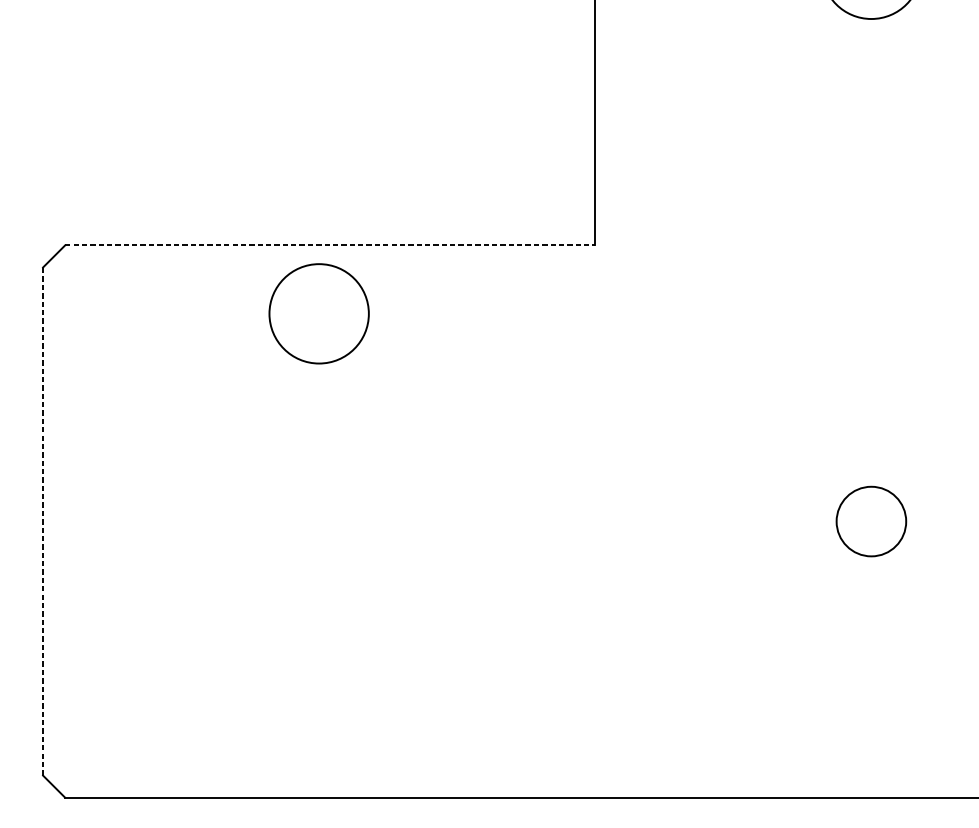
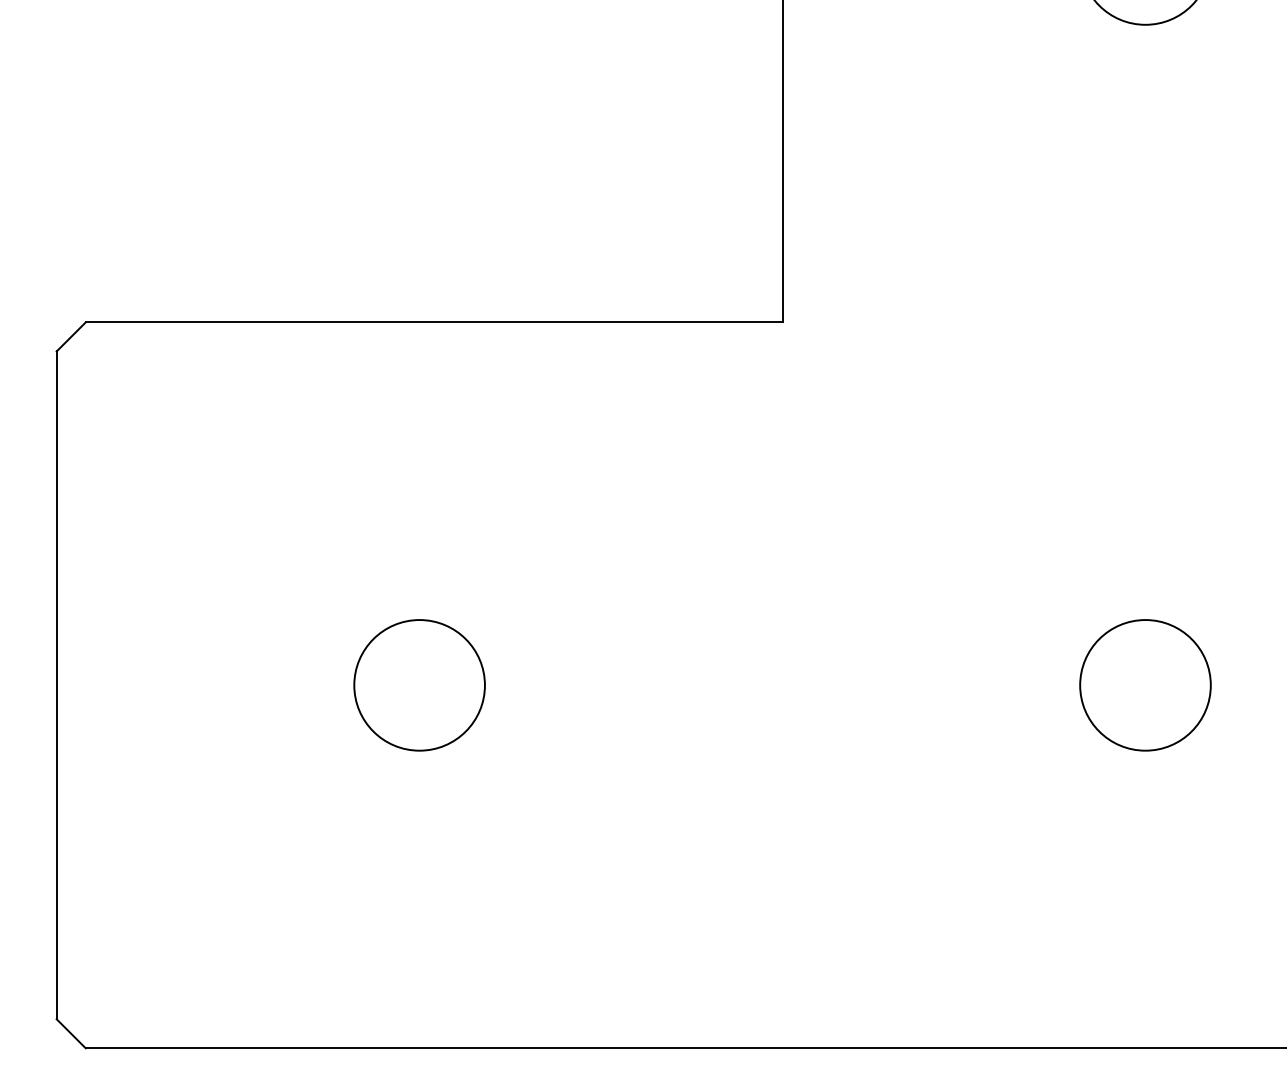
line: (330, 245) -> (434, 322), dashed -> solid
circle: (319, 313) -> (419, 685), moved
line: (42, 521) -> (56, 685), dashed -> solid
circle: (871, 521) -> (1145, 685), size x1.43

